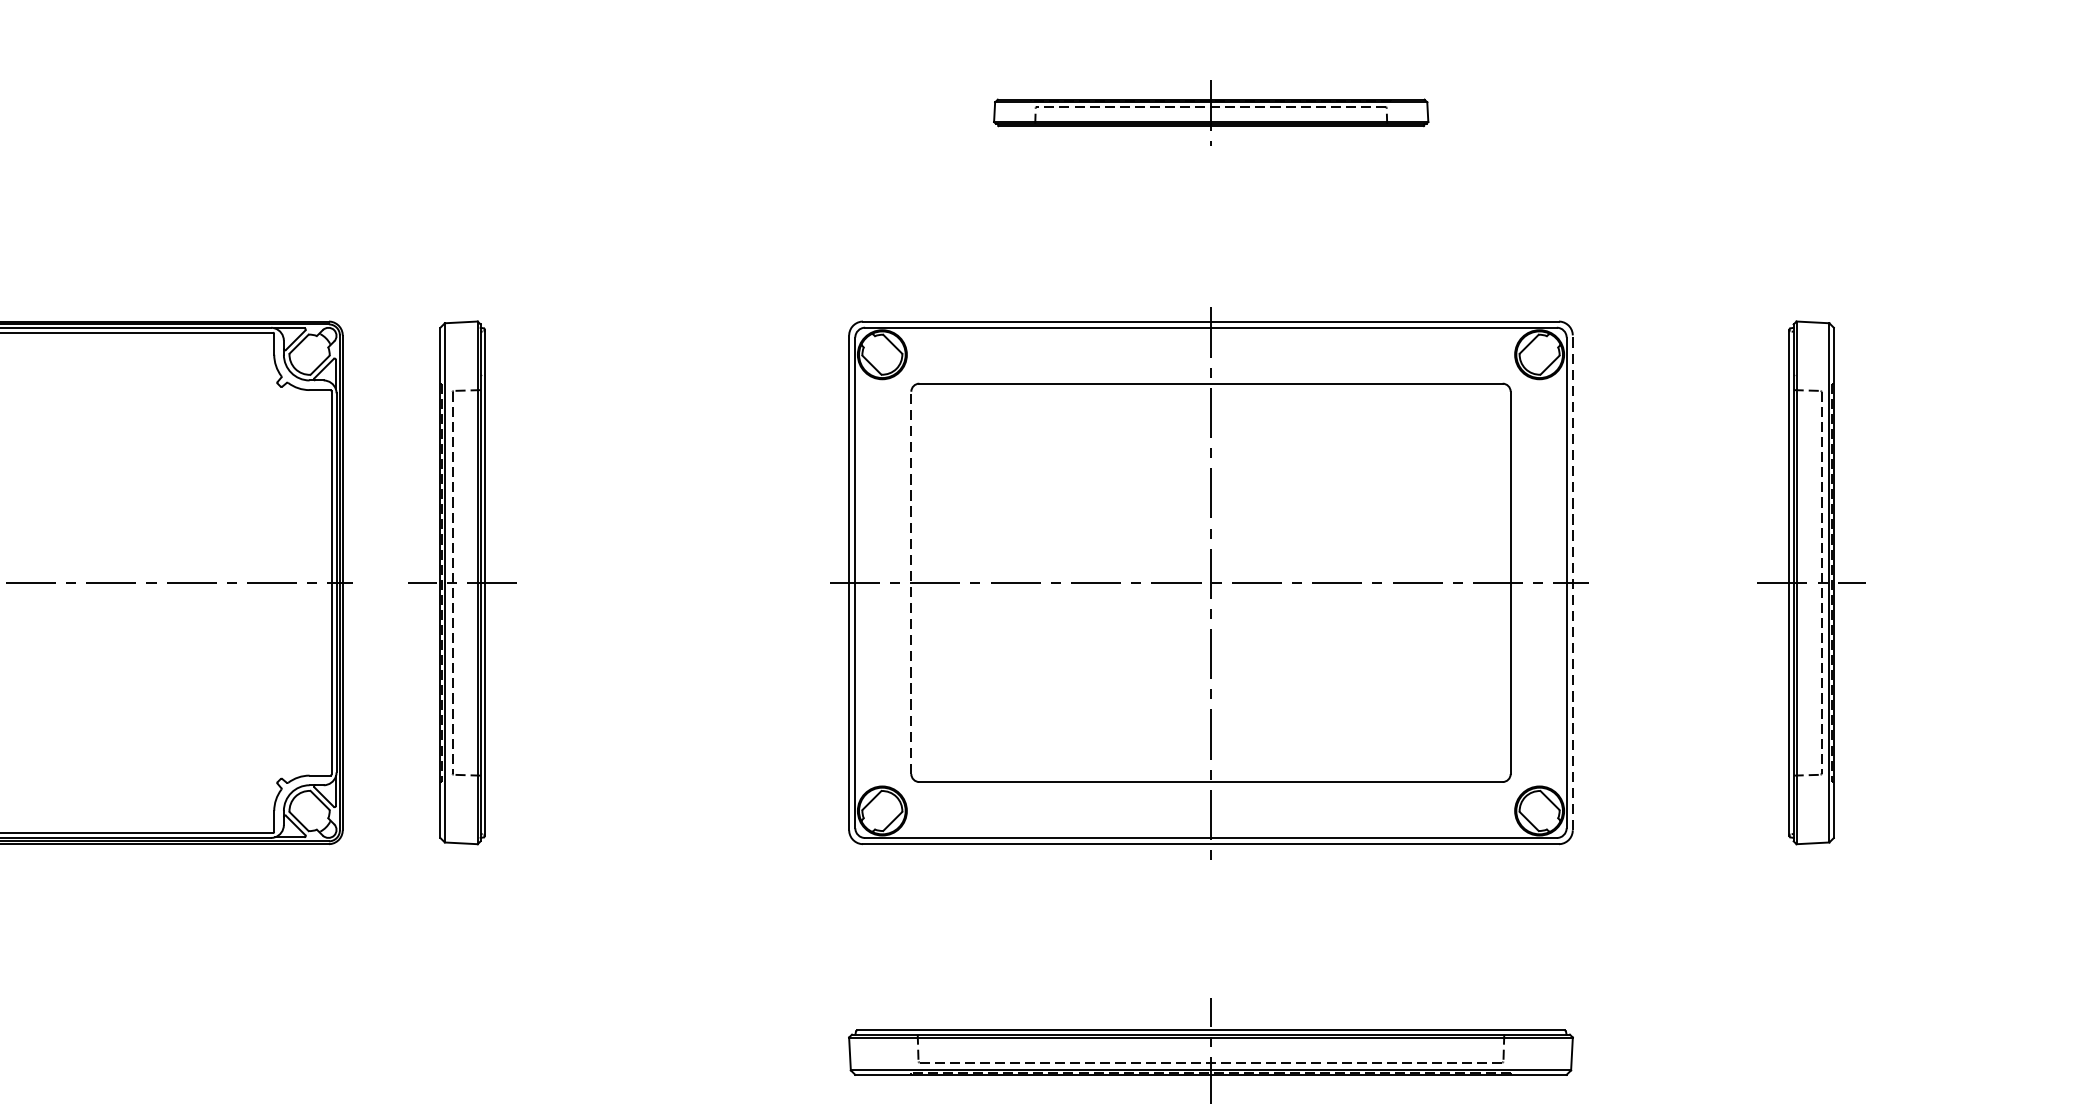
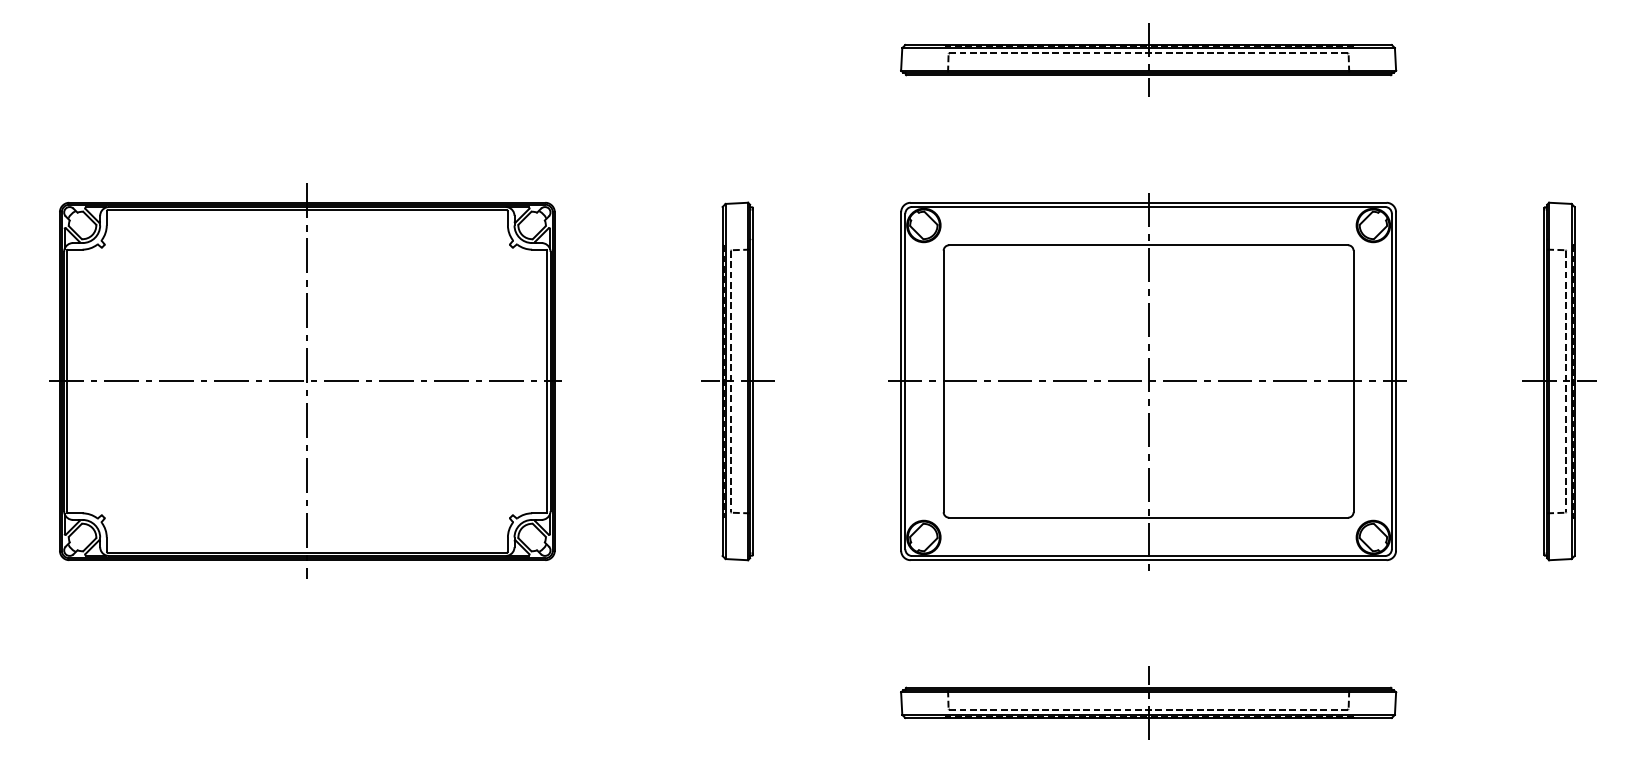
part: (1210, 112) -> (1148, 59), size x1.67
part: (462, 582) -> (737, 381), moved
line: (911, 582) -> (943, 381), dashed -> solid
line: (1573, 582) -> (1396, 381), dashed -> solid

